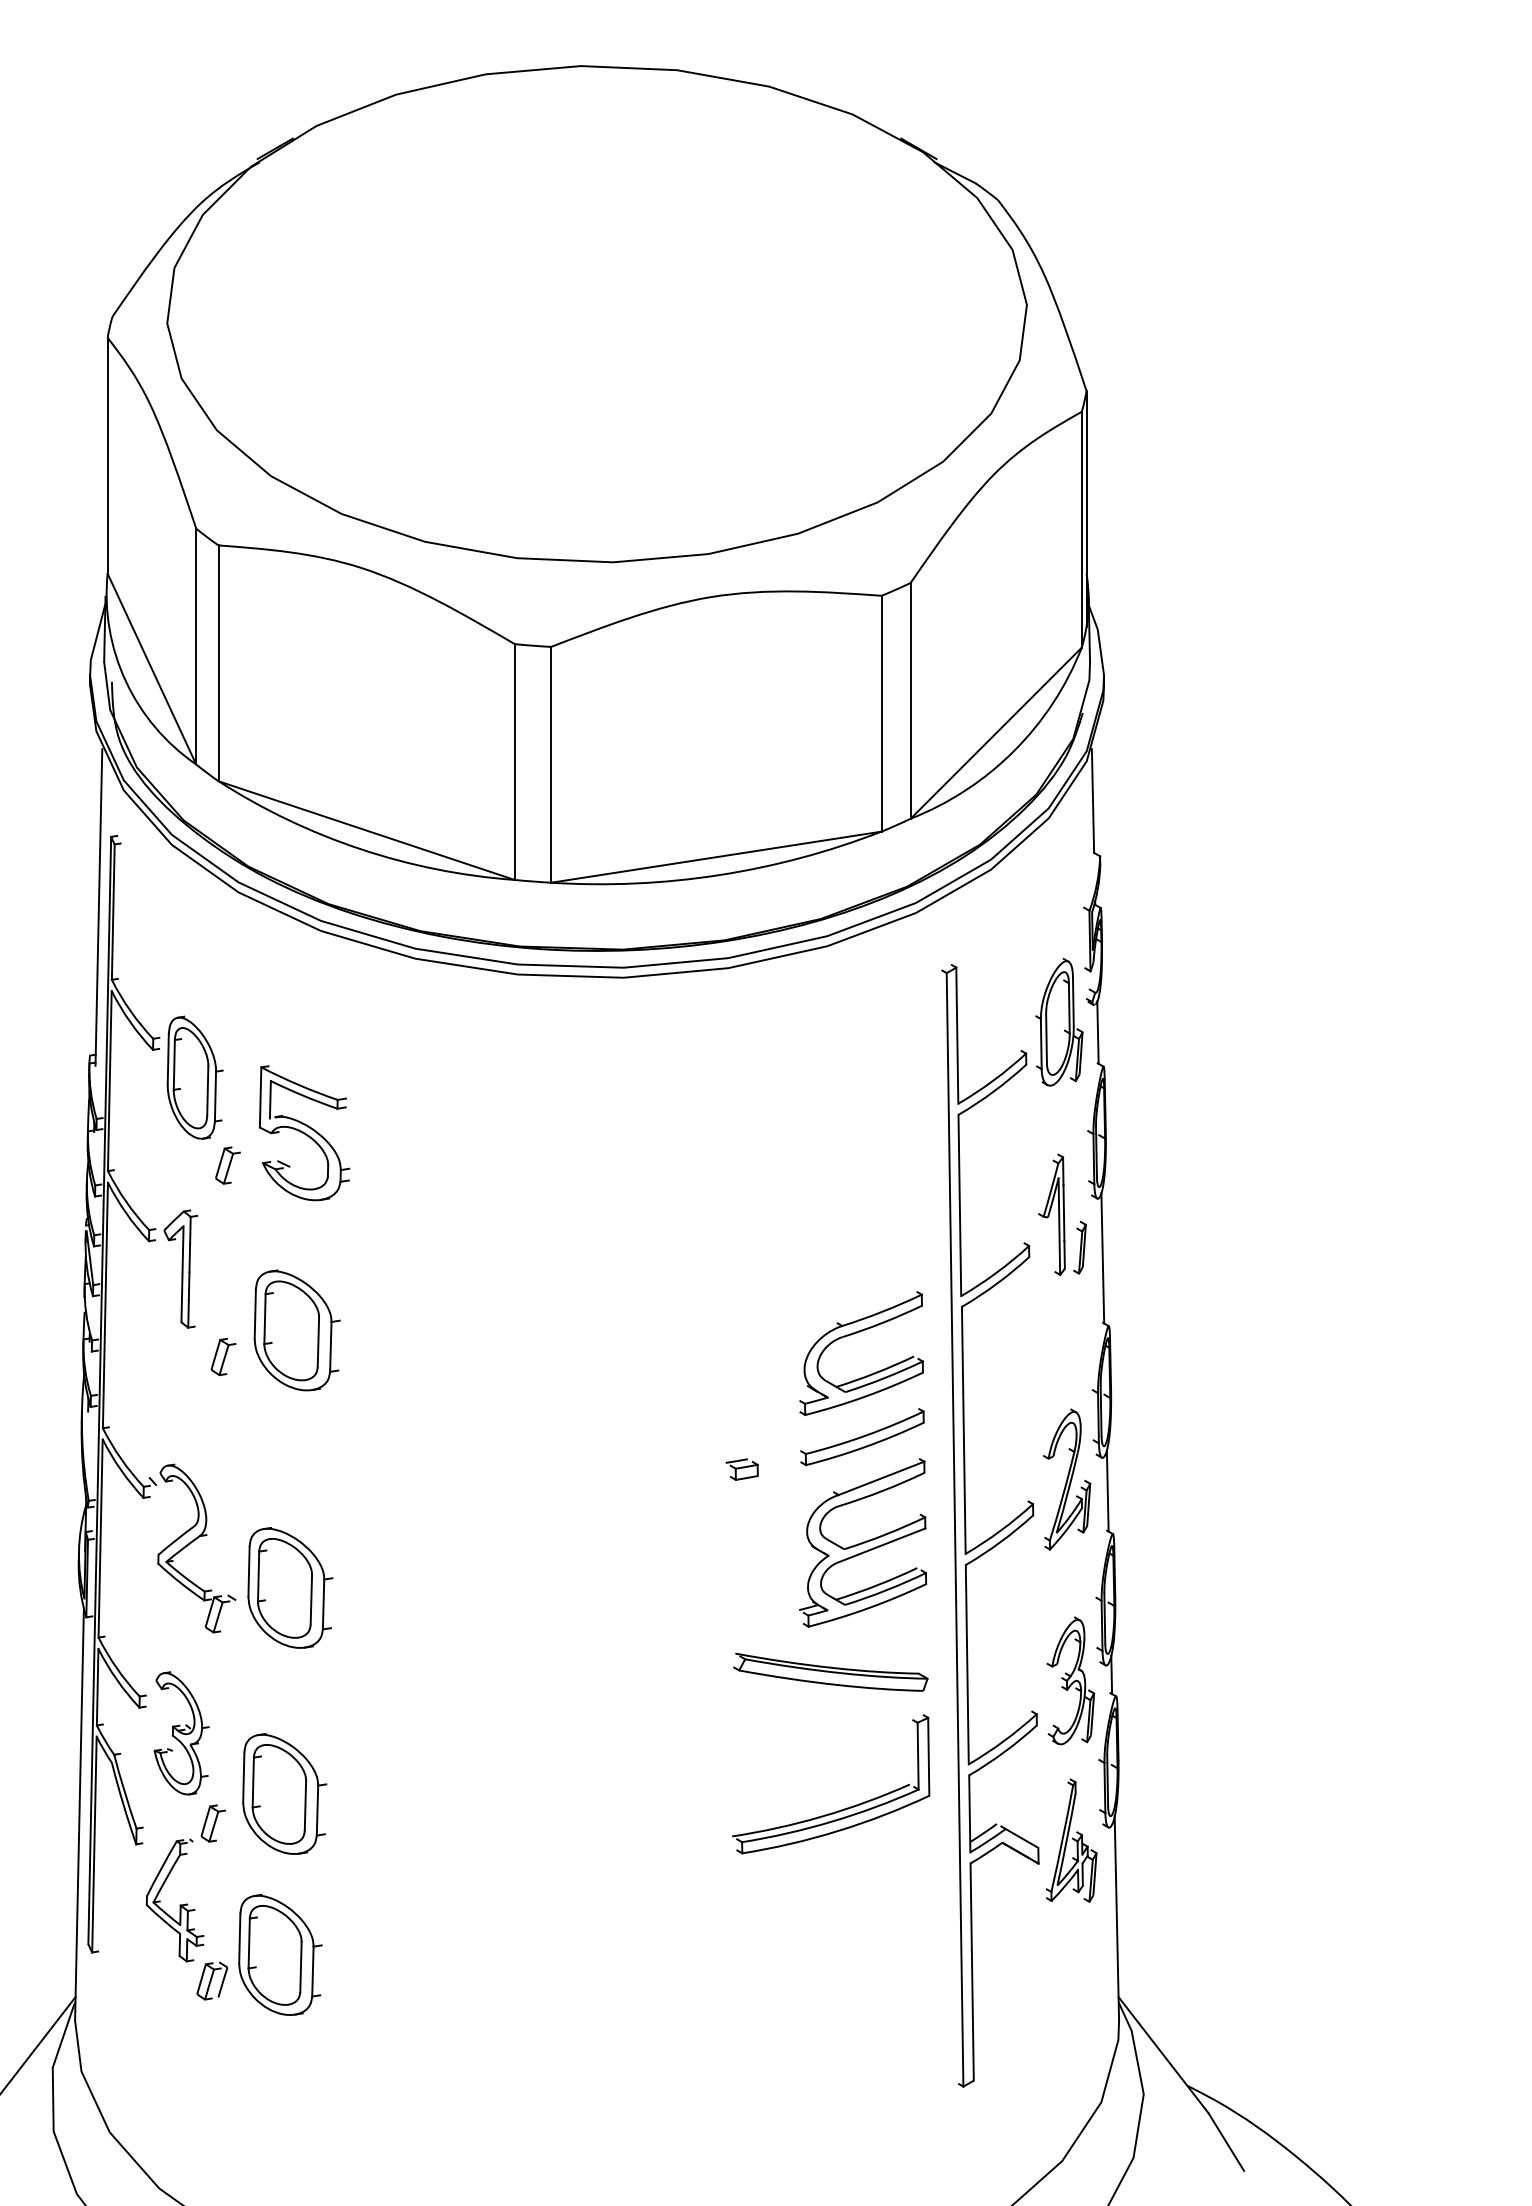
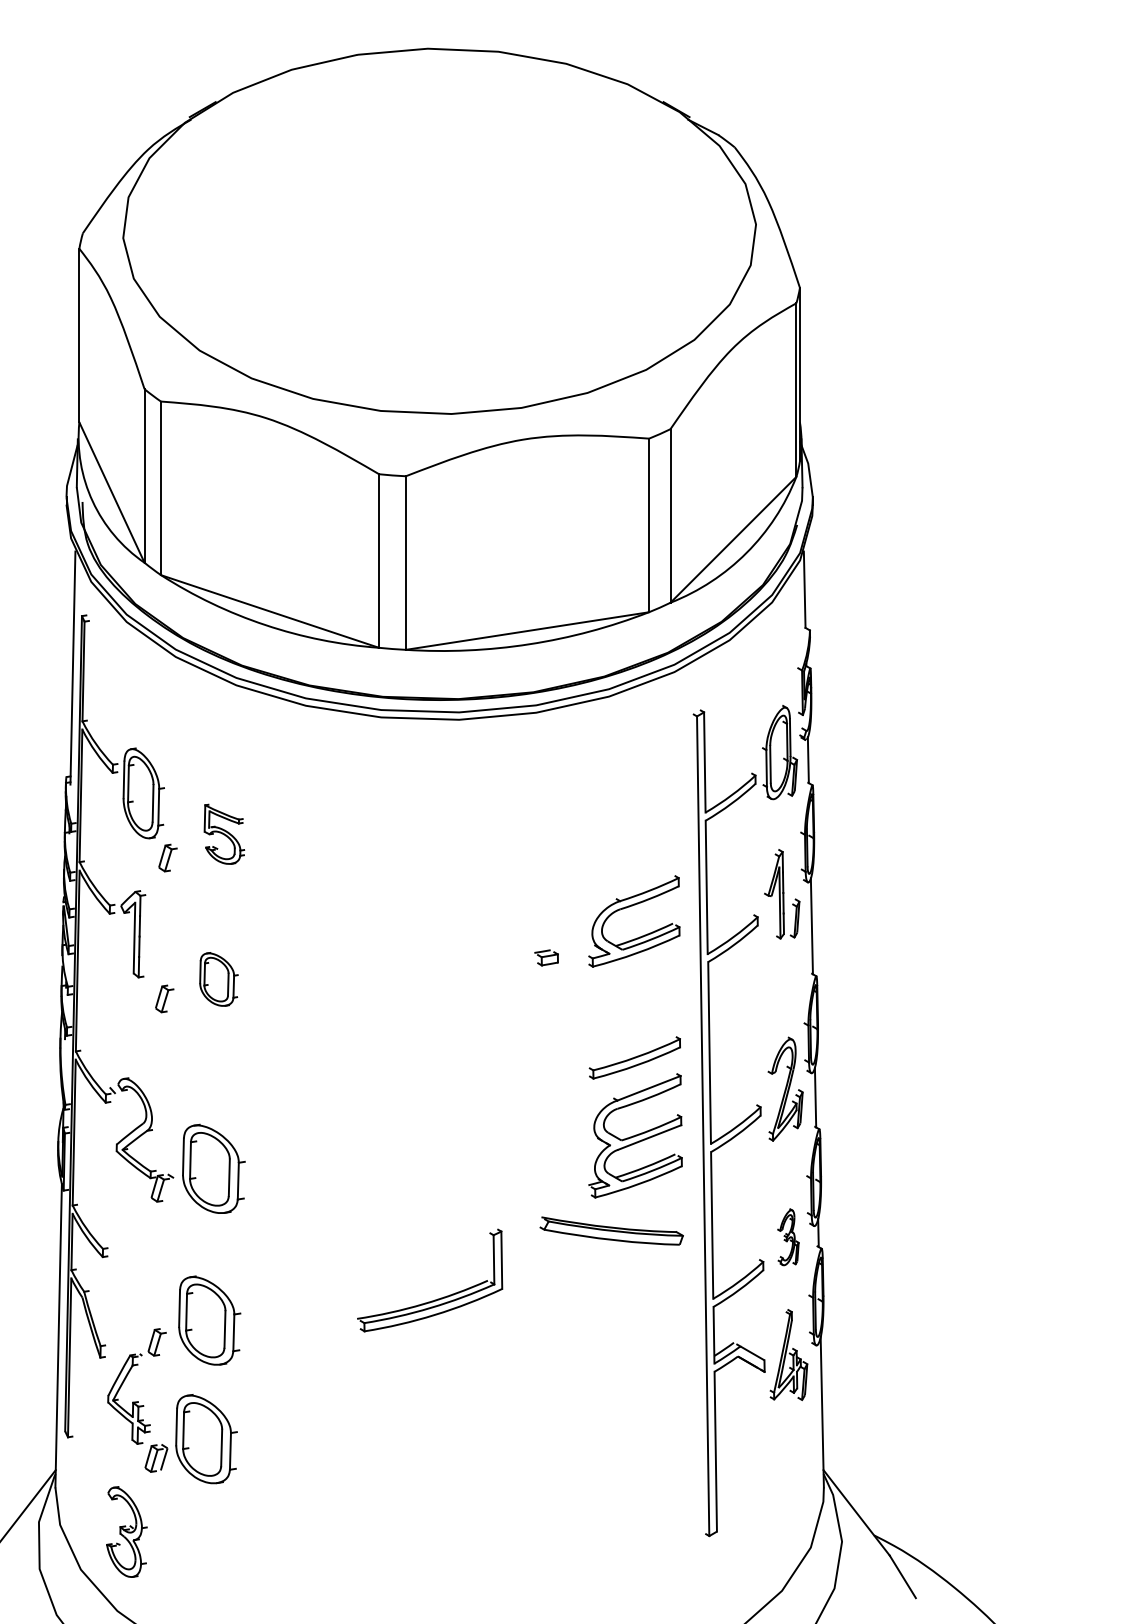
part: (304, 1133) -> (224, 834), size x0.6
part: (296, 1330) -> (218, 979), size x0.6
part: (854, 1334) -> (629, 907), moved
part: (742, 1469) -> (546, 957), moved
part: (1070, 1679) -> (788, 1236), size x0.6
part: (181, 1732) -> (126, 1531), moved
part: (841, 1808) -> (437, 1298), moved

